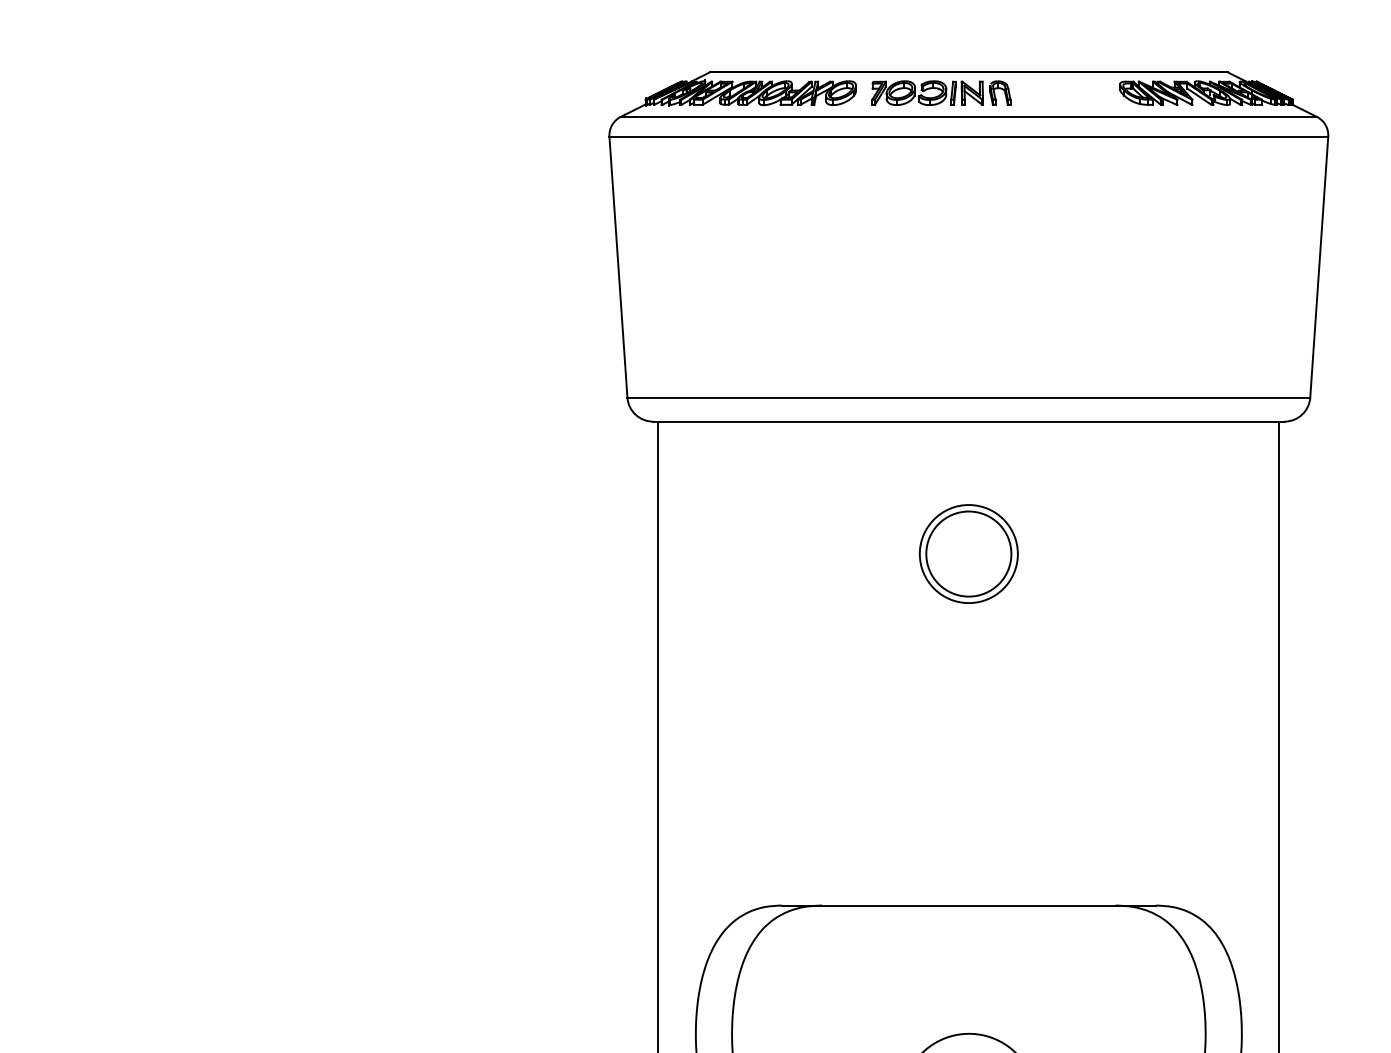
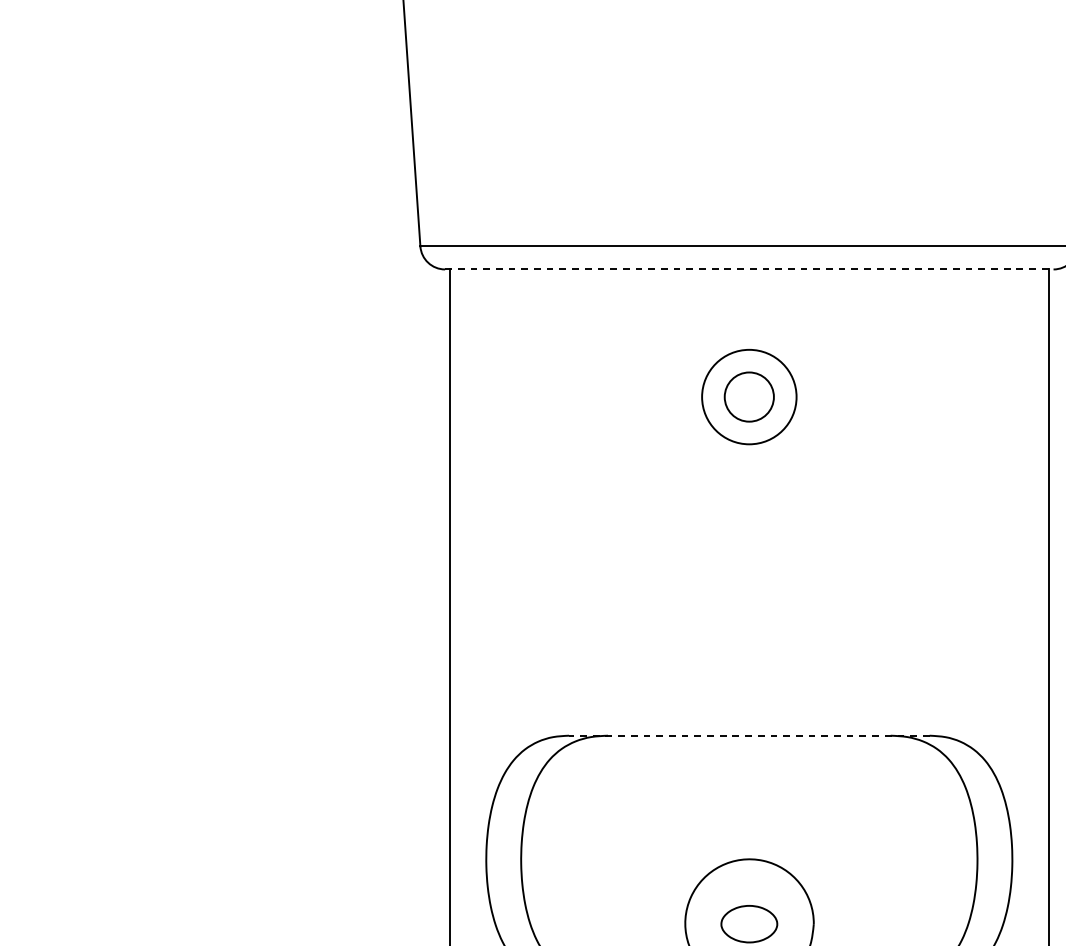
line: (968, 421) -> (748, 269), solid -> dashed
circle: (968, 553) -> (748, 396), size x0.6
line: (968, 905) -> (748, 735), solid -> dashed

